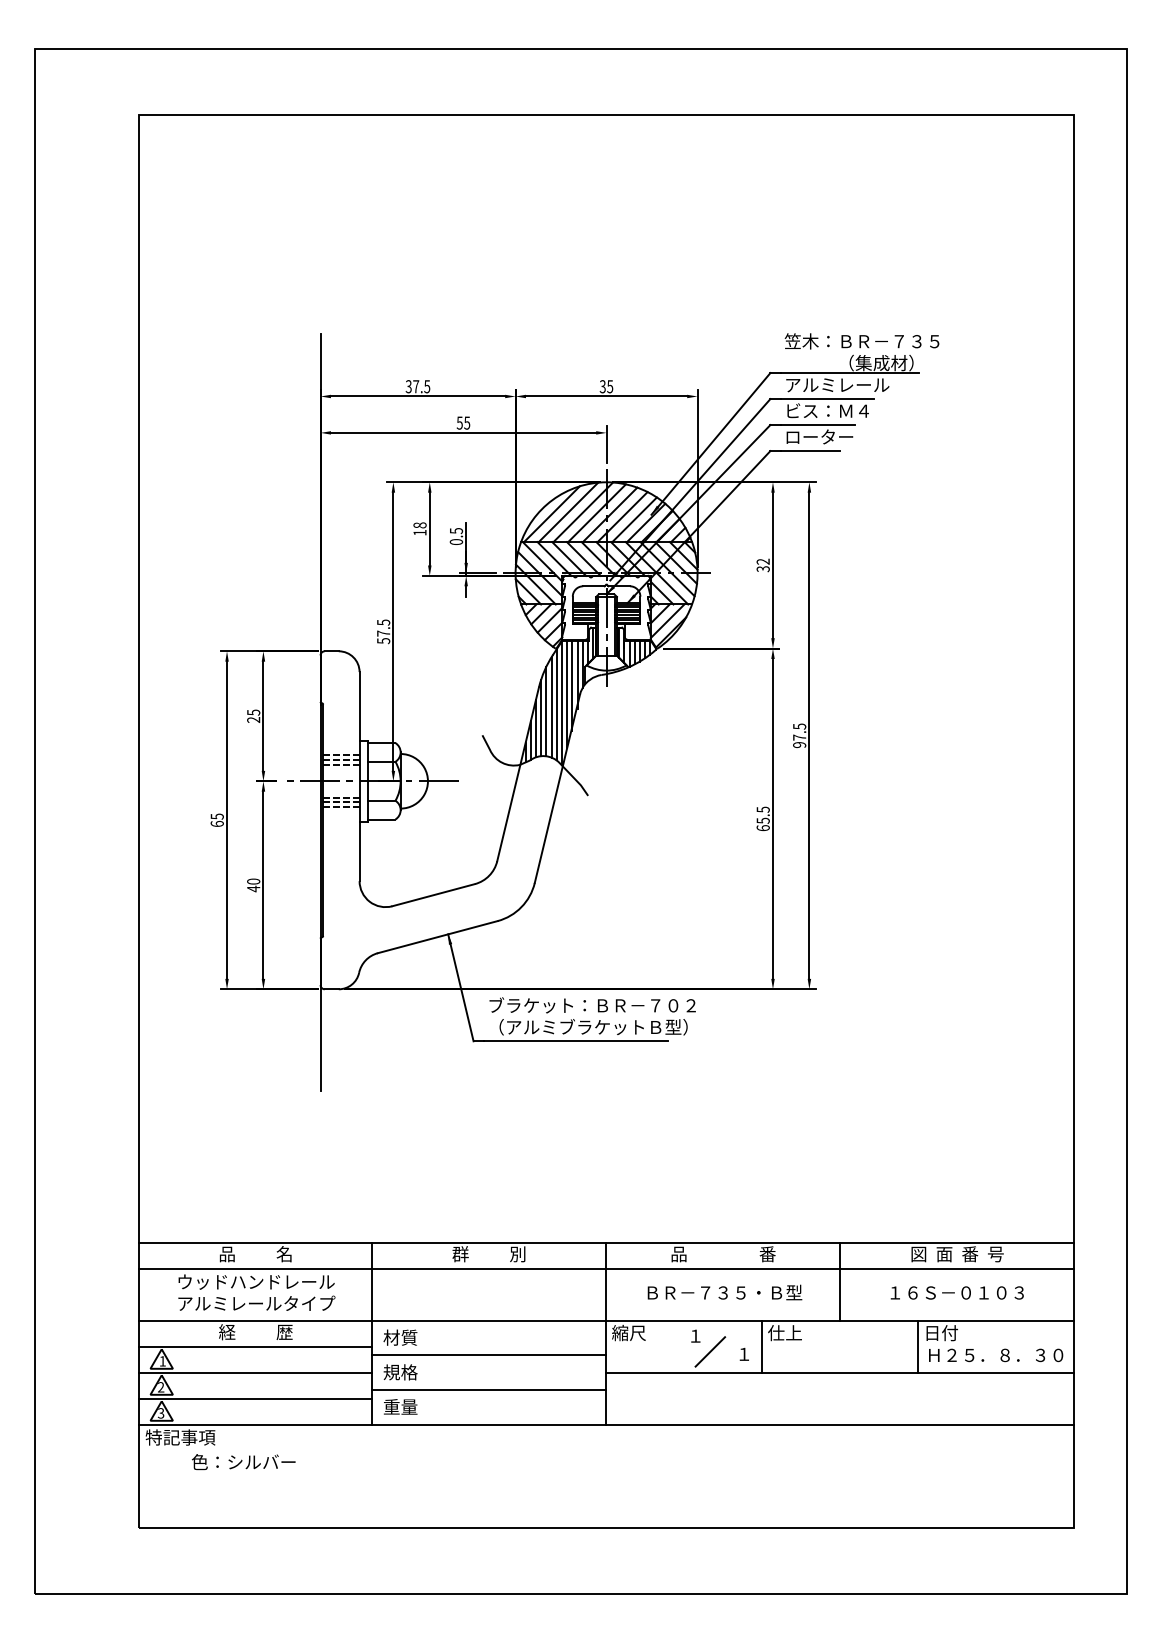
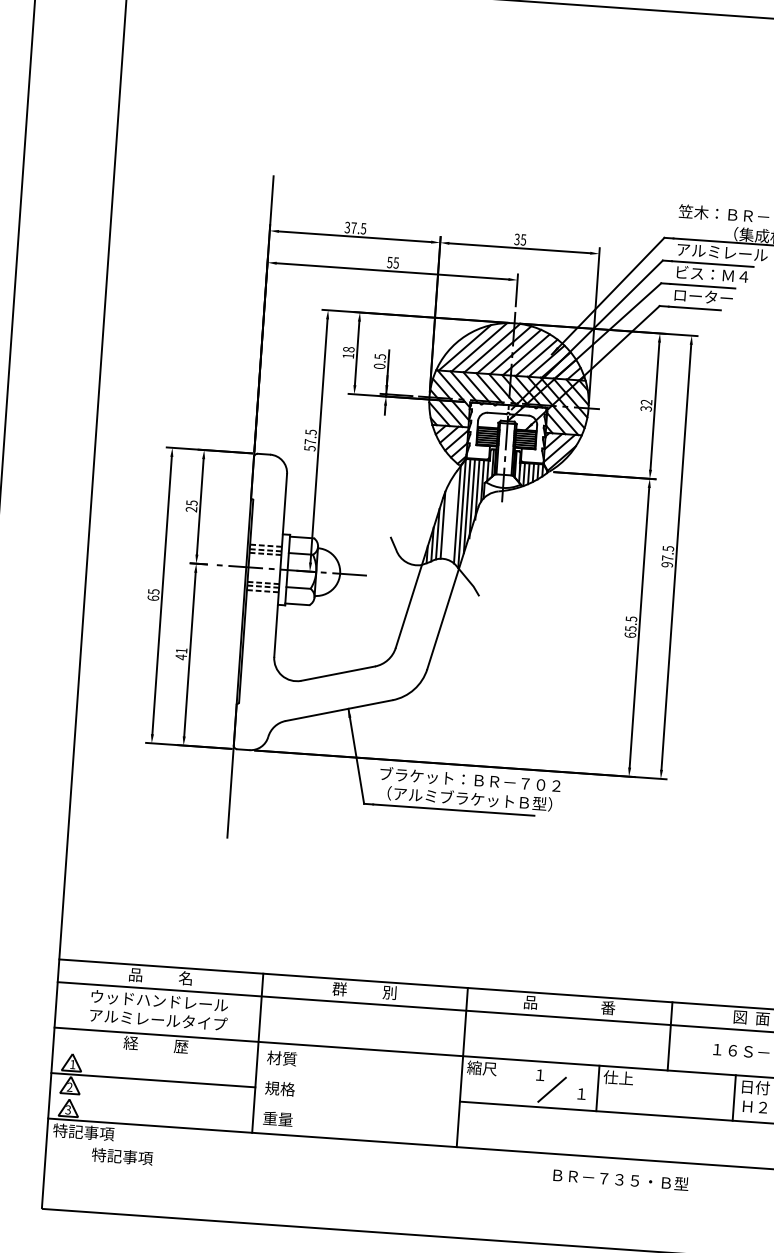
line: (551, 707) -> (452, 516), removed
line: (546, 711) -> (448, 519), removed
text: (253, 881) -> (181, 650), 40 -> 41
text: (724, 1292) -> (620, 1179), moved
line: (255, 1346) -> (154, 1057), removed
line: (489, 1355) -> (358, 1079), removed
line: (489, 1390) -> (356, 1110), removed
line: (255, 1398) -> (151, 1102), removed
text: (243, 1462) -> (137, 1157), 色：シルバー -> 特記事項

